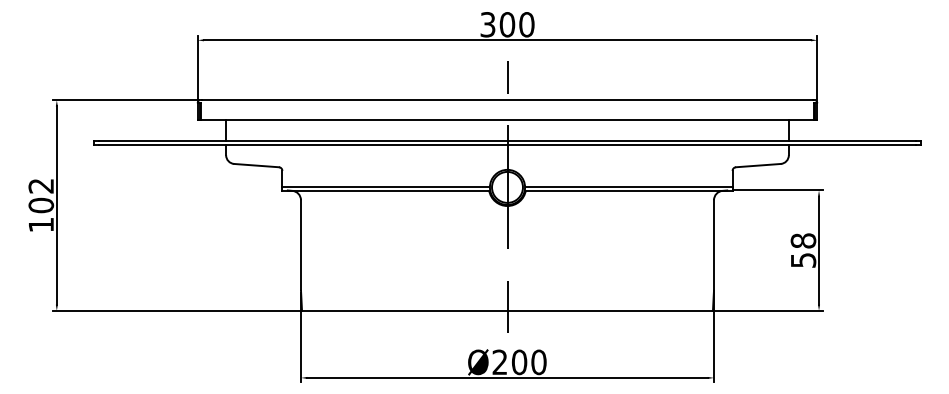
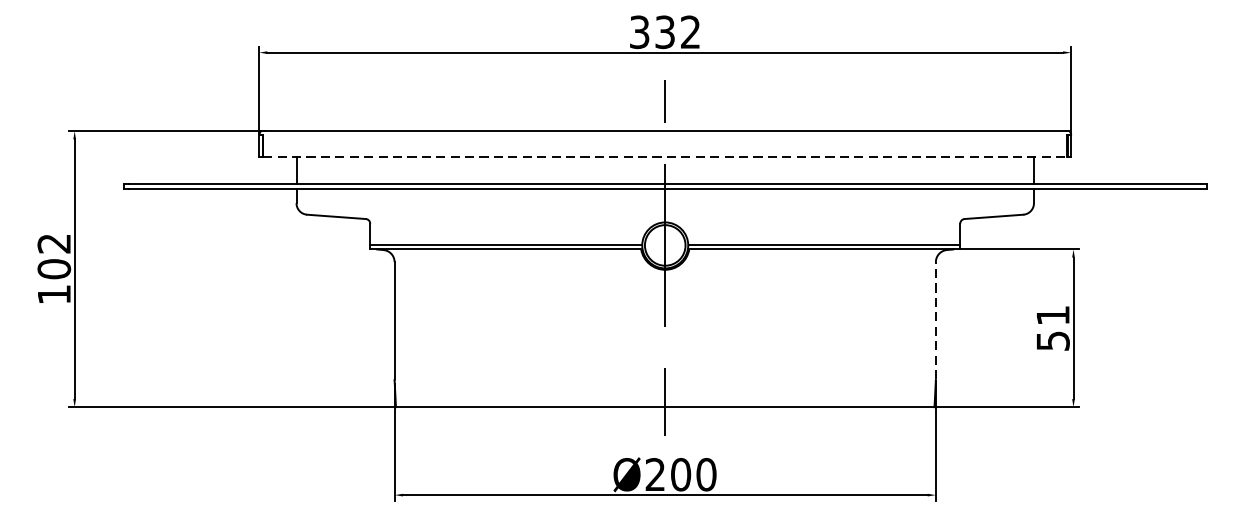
text: (516, 24) -> (677, 31), 300 -> 332
line: (507, 119) -> (665, 156), solid -> dashed
text: (803, 240) -> (1053, 315), 58 -> 51
line: (714, 244) -> (936, 320), solid -> dashed

